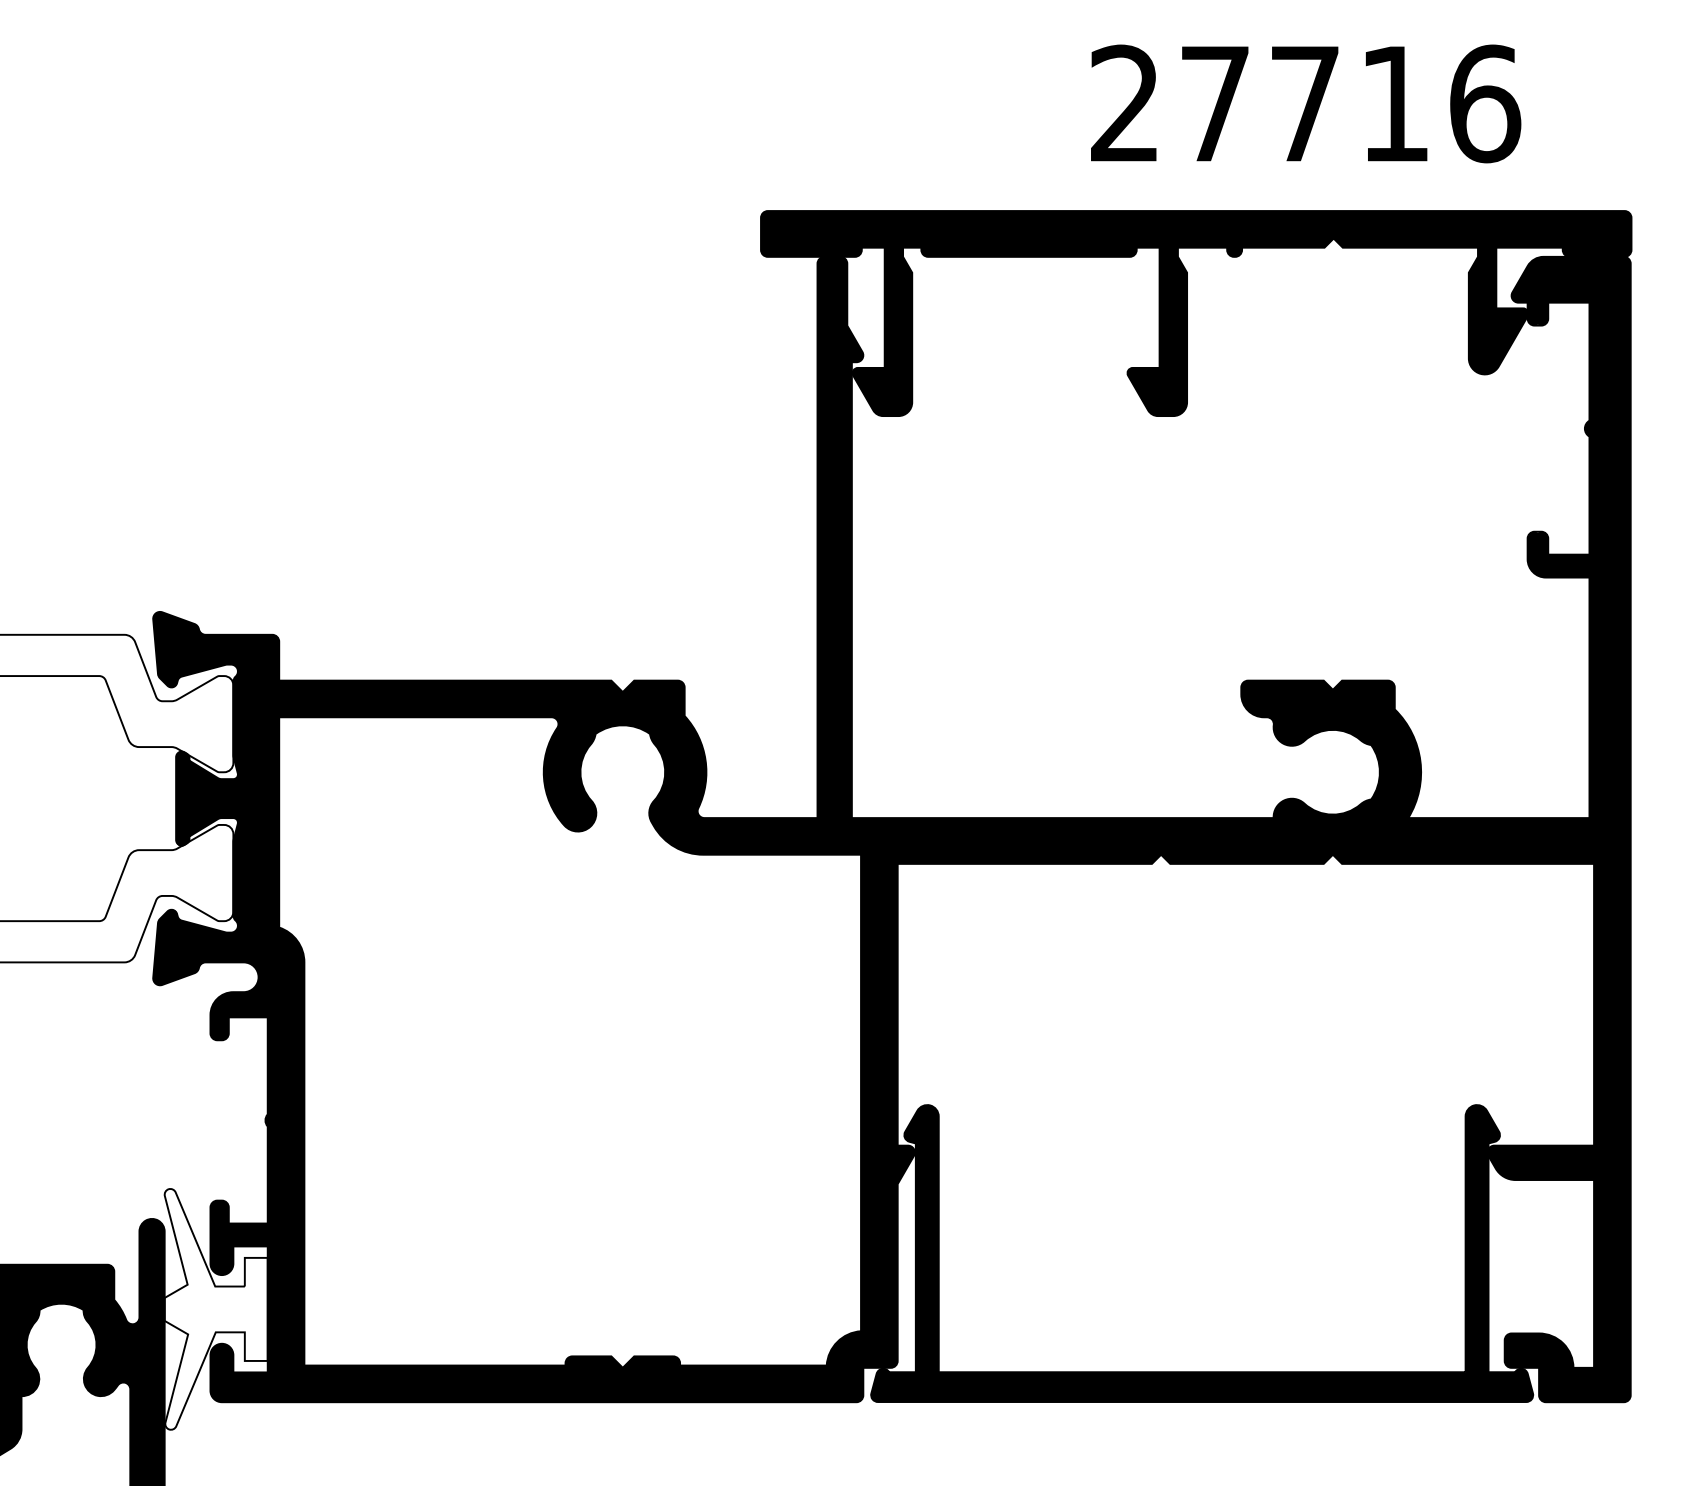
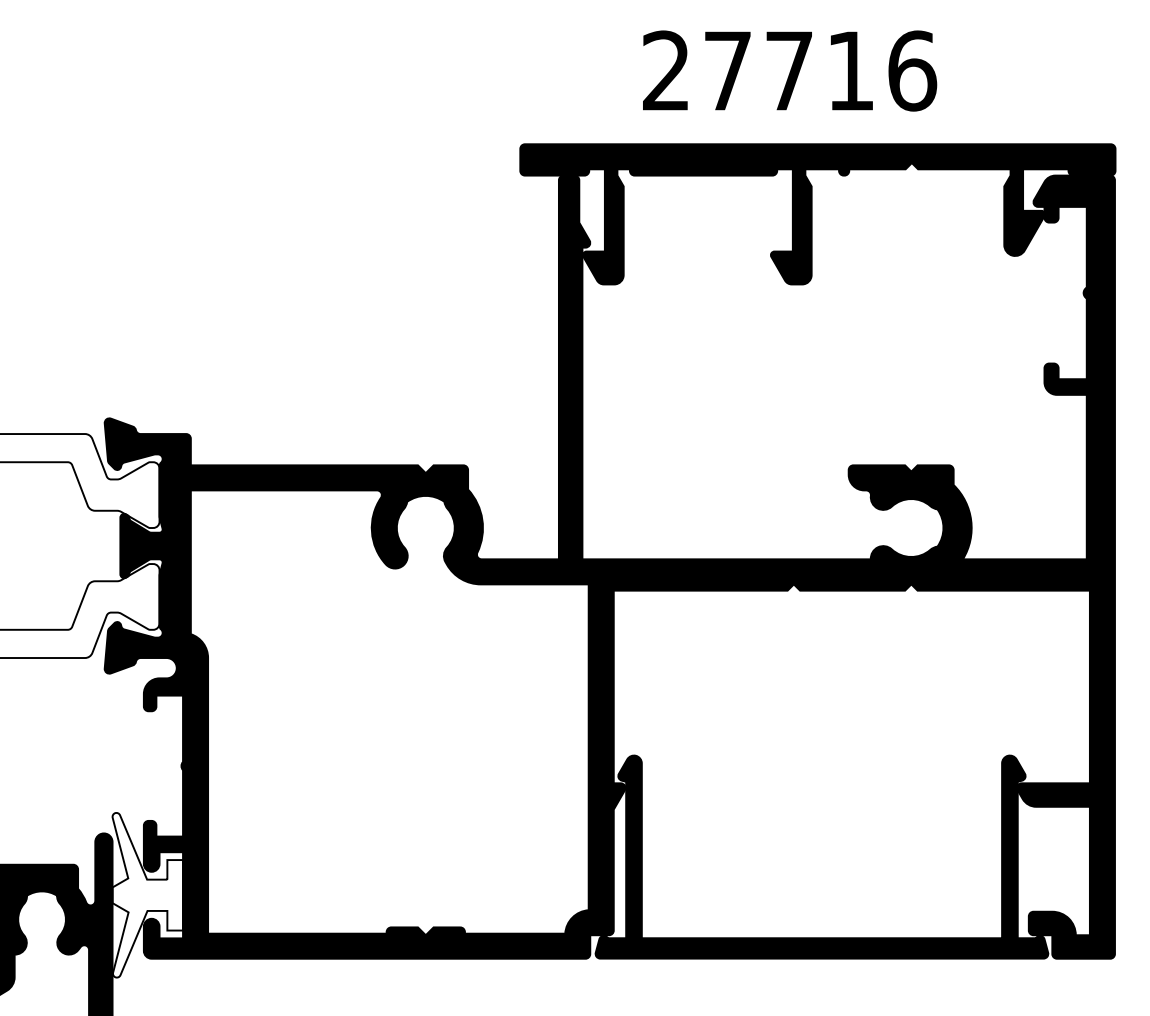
text: (1306, 103) -> (790, 70), moved

